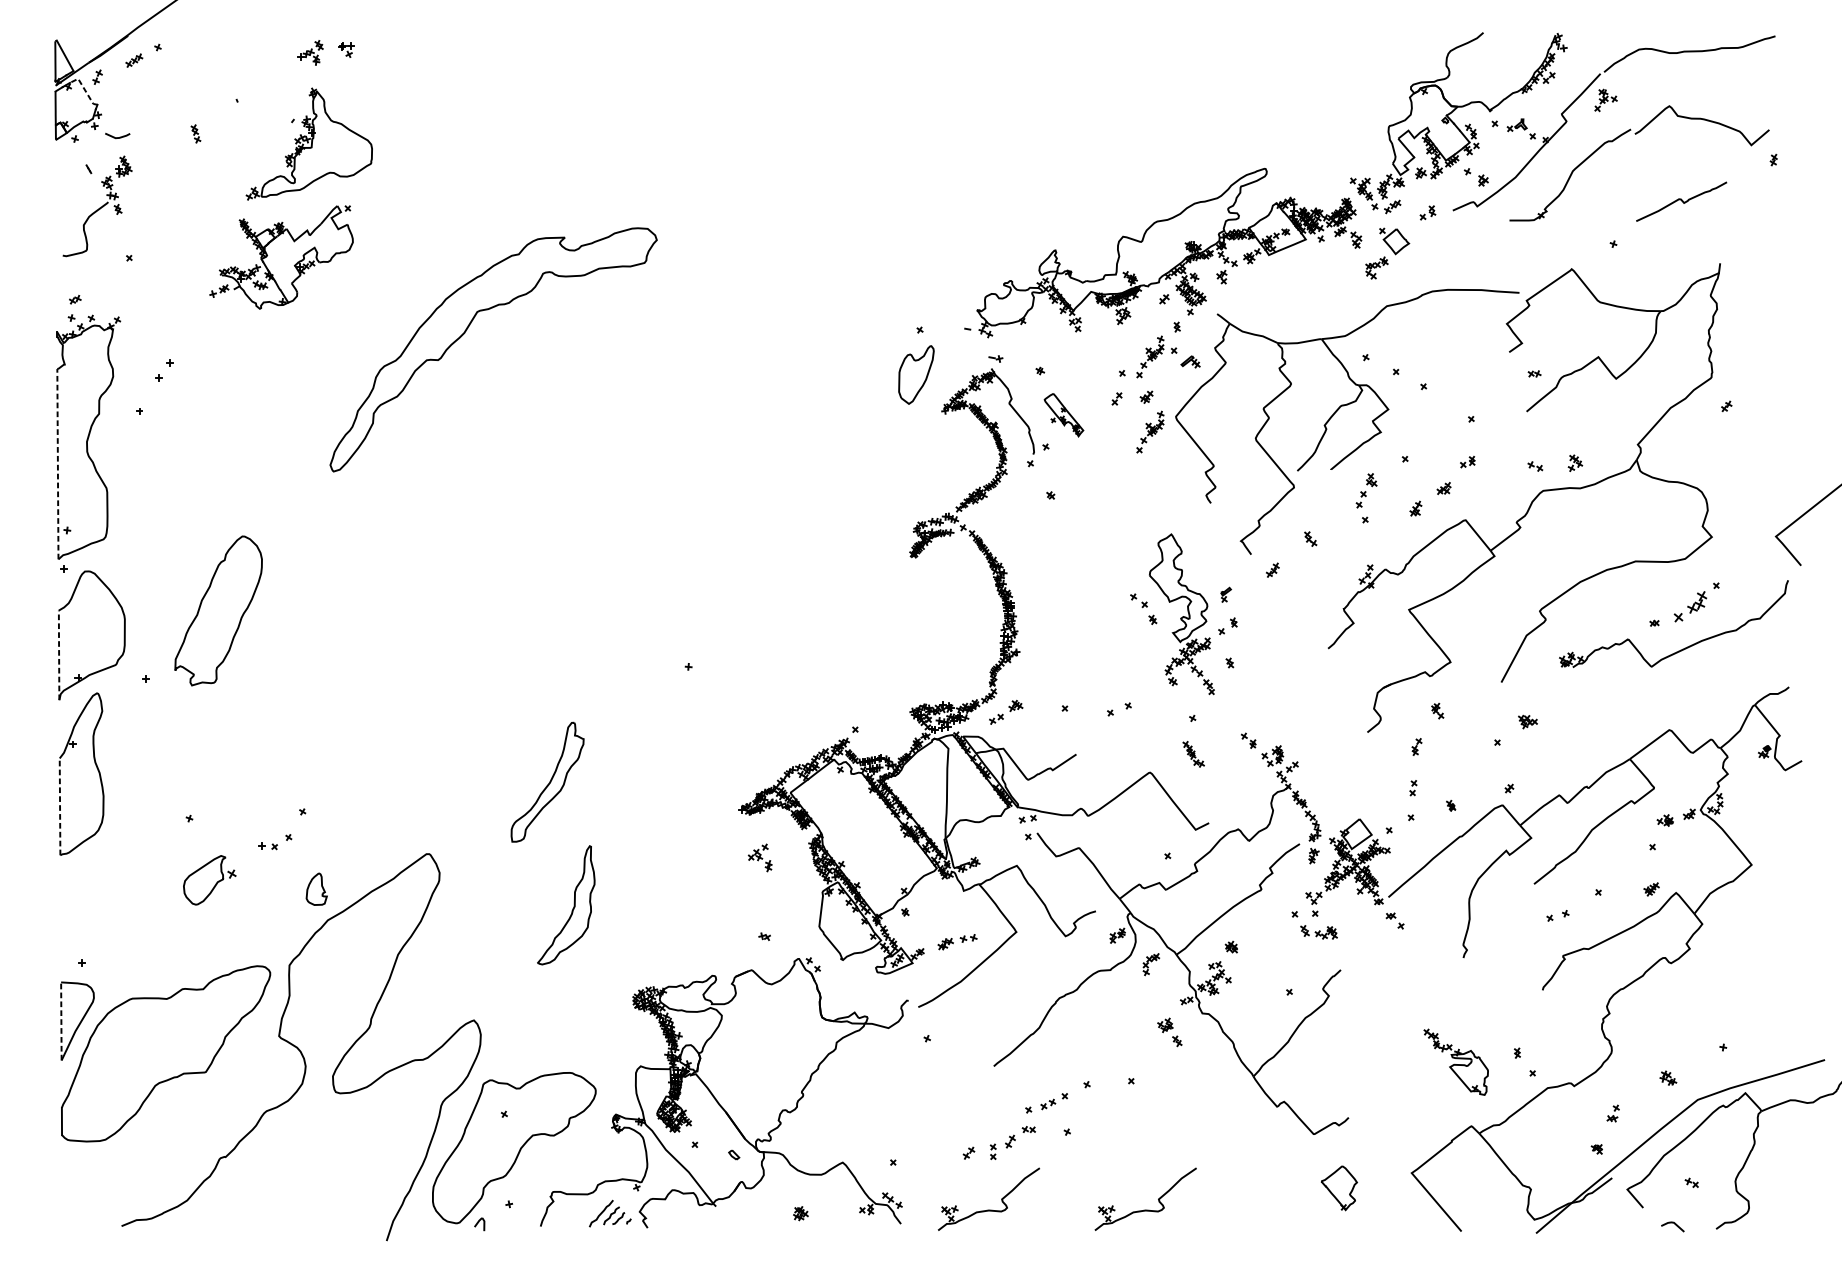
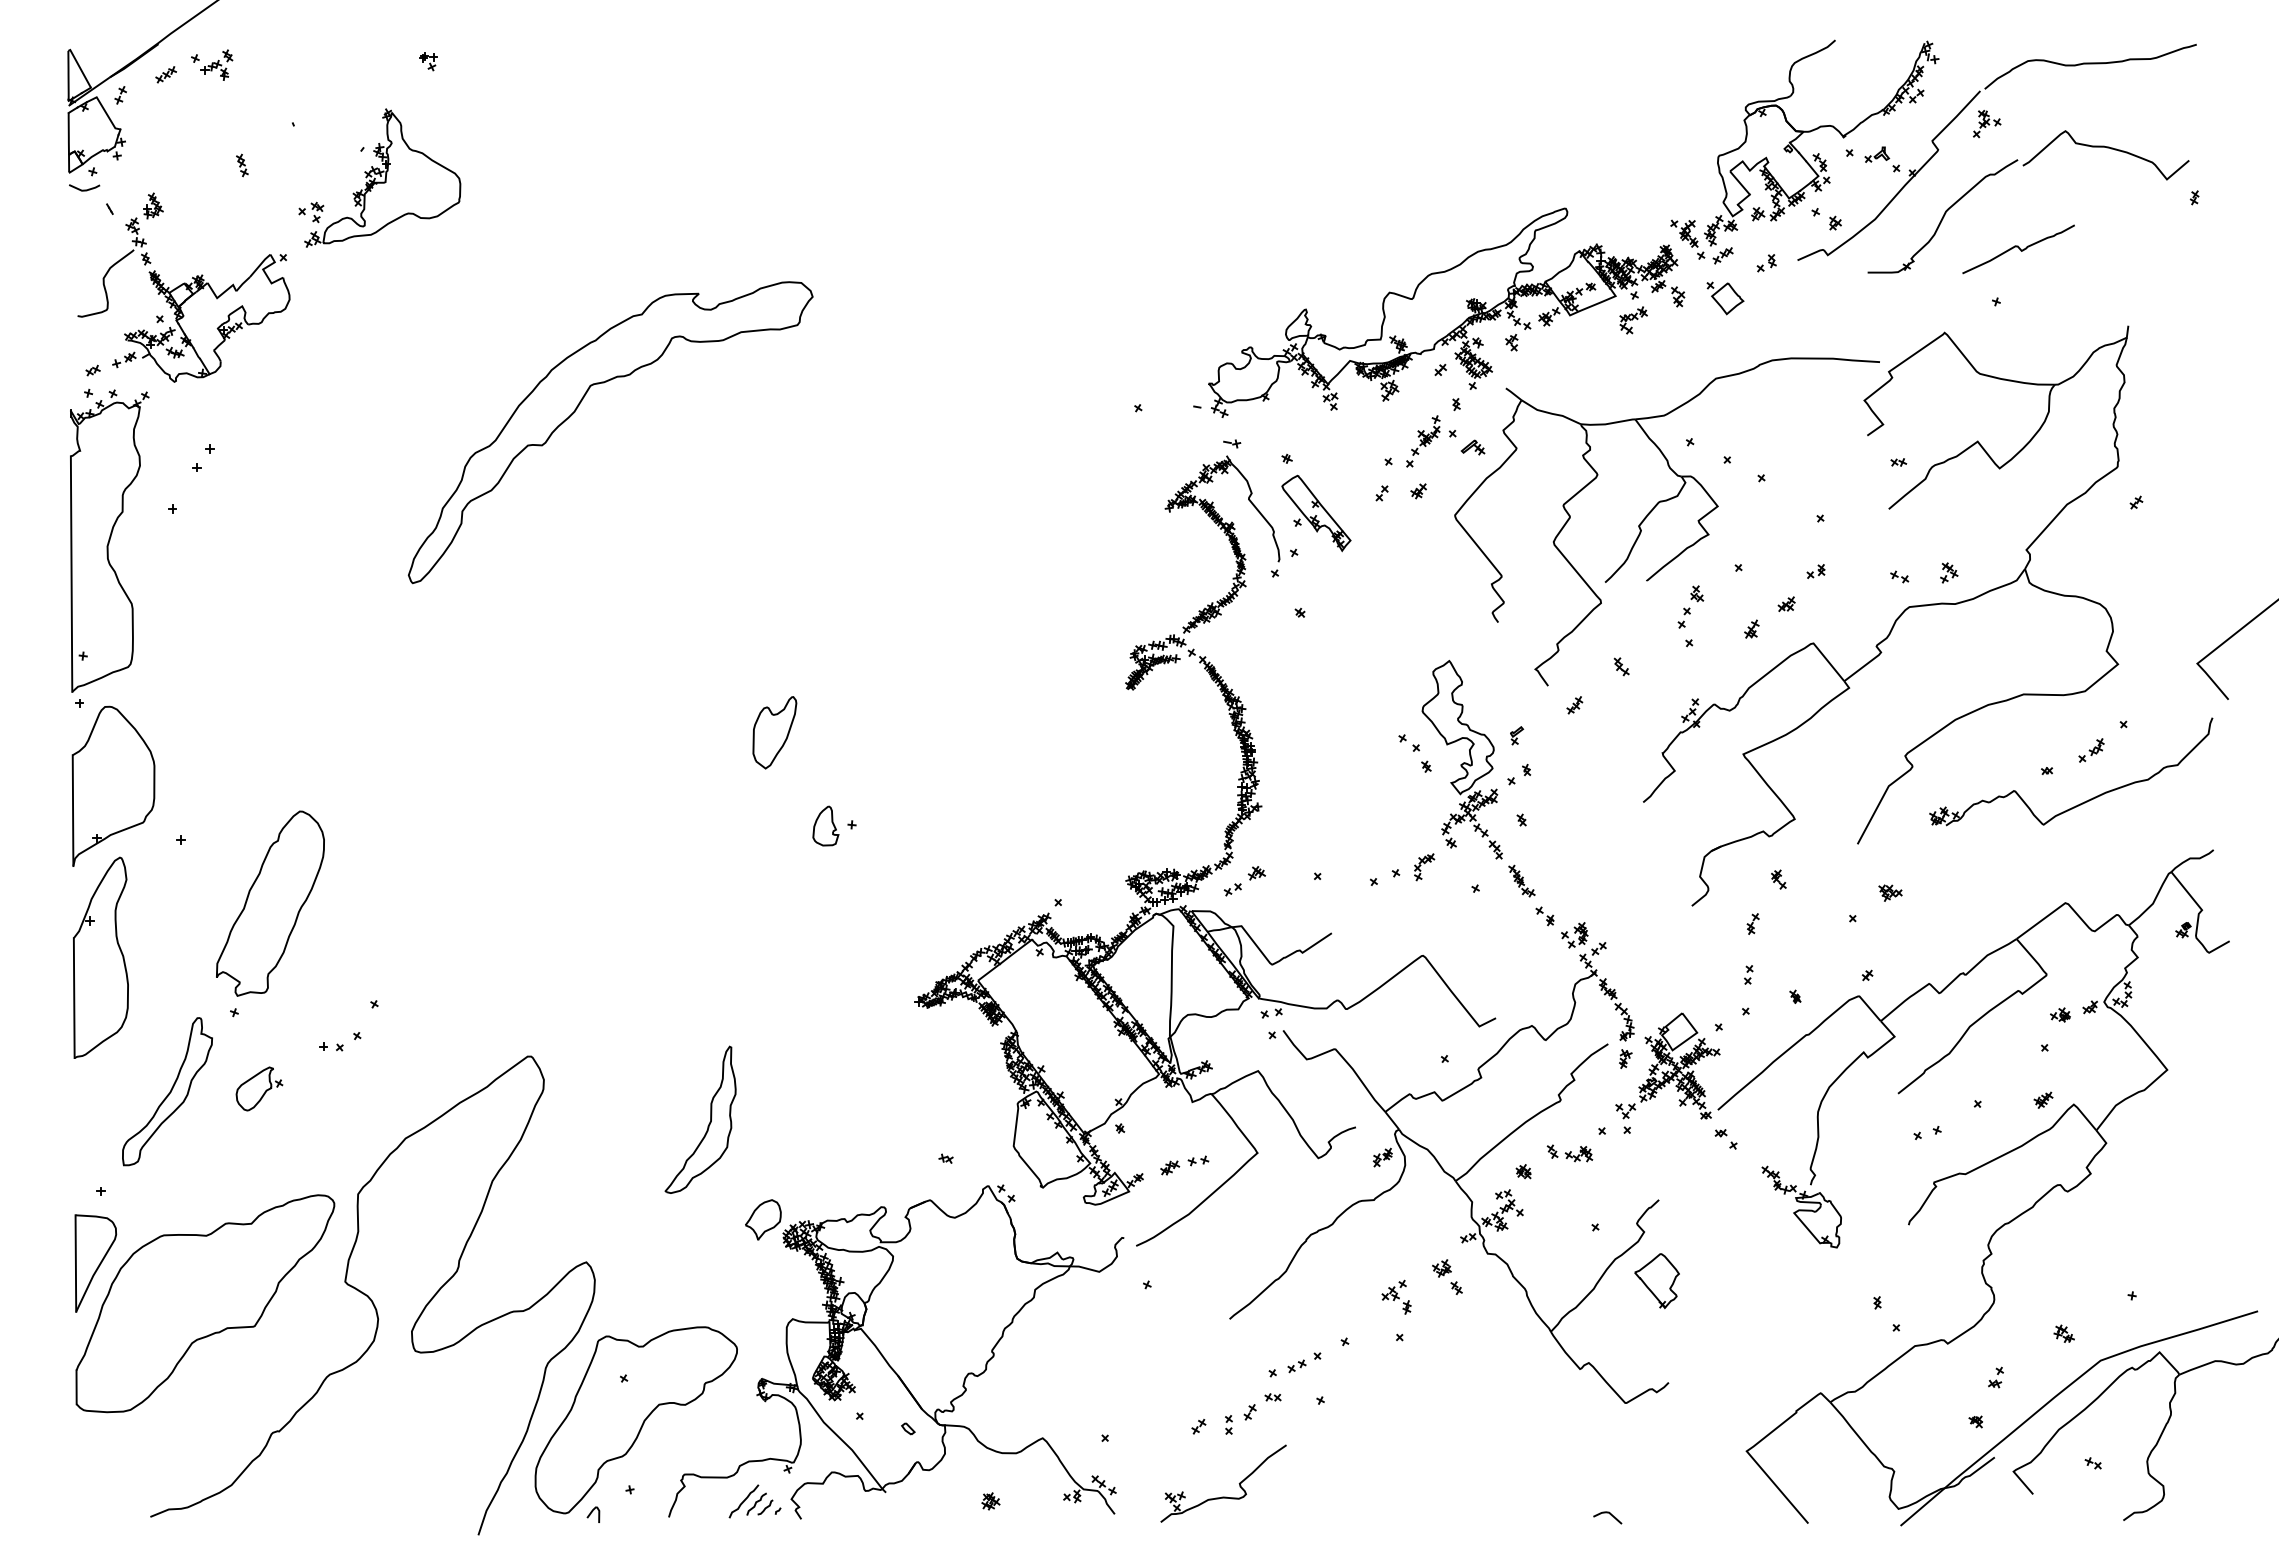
part: (310, 52) -> (216, 64), moved
line: (84, 88) -> (104, 109), dashed -> solid
line: (117, 137) -> (84, 189), moved
part: (251, 171) -> (311, 212), added
curve: (1681, 201) -> (2018, 248), moved
part: (281, 257) -> (201, 318), moved
part: (1376, 268) -> (1633, 320), moved
part: (916, 374) -> (774, 732), moved
part: (1064, 415) -> (1316, 513), size x1.43
part: (1150, 432) -> (1423, 534), removed
line: (57, 464) -> (71, 574), dashed -> solid
part: (1690, 606) -> (2091, 750), size x0.62
part: (218, 610) -> (270, 903), moved
line: (59, 655) -> (73, 810), dashed -> solid
part: (1193, 753) -> (1521, 880), moved
part: (547, 782) -> (167, 1091), moved
line: (60, 807) -> (74, 998), dashed -> solid
part: (760, 857) -> (1396, 1296), moved
part: (209, 879) -> (259, 1088), size x0.71
part: (316, 888) -> (825, 825), moved
part: (1318, 932) -> (1569, 1153), moved
part: (1151, 964) -> (1424, 867), moved
part: (617, 985) -> (763, 1219), added
line: (61, 1021) -> (75, 1263), dashed -> solid
part: (1456, 1061) -> (1801, 1206), moved
part: (1338, 1188) -> (1656, 1281), moved
part: (1145, 1209) -> (1417, 1496), removed
curve: (1674, 1224) -> (1609, 1514), moved

